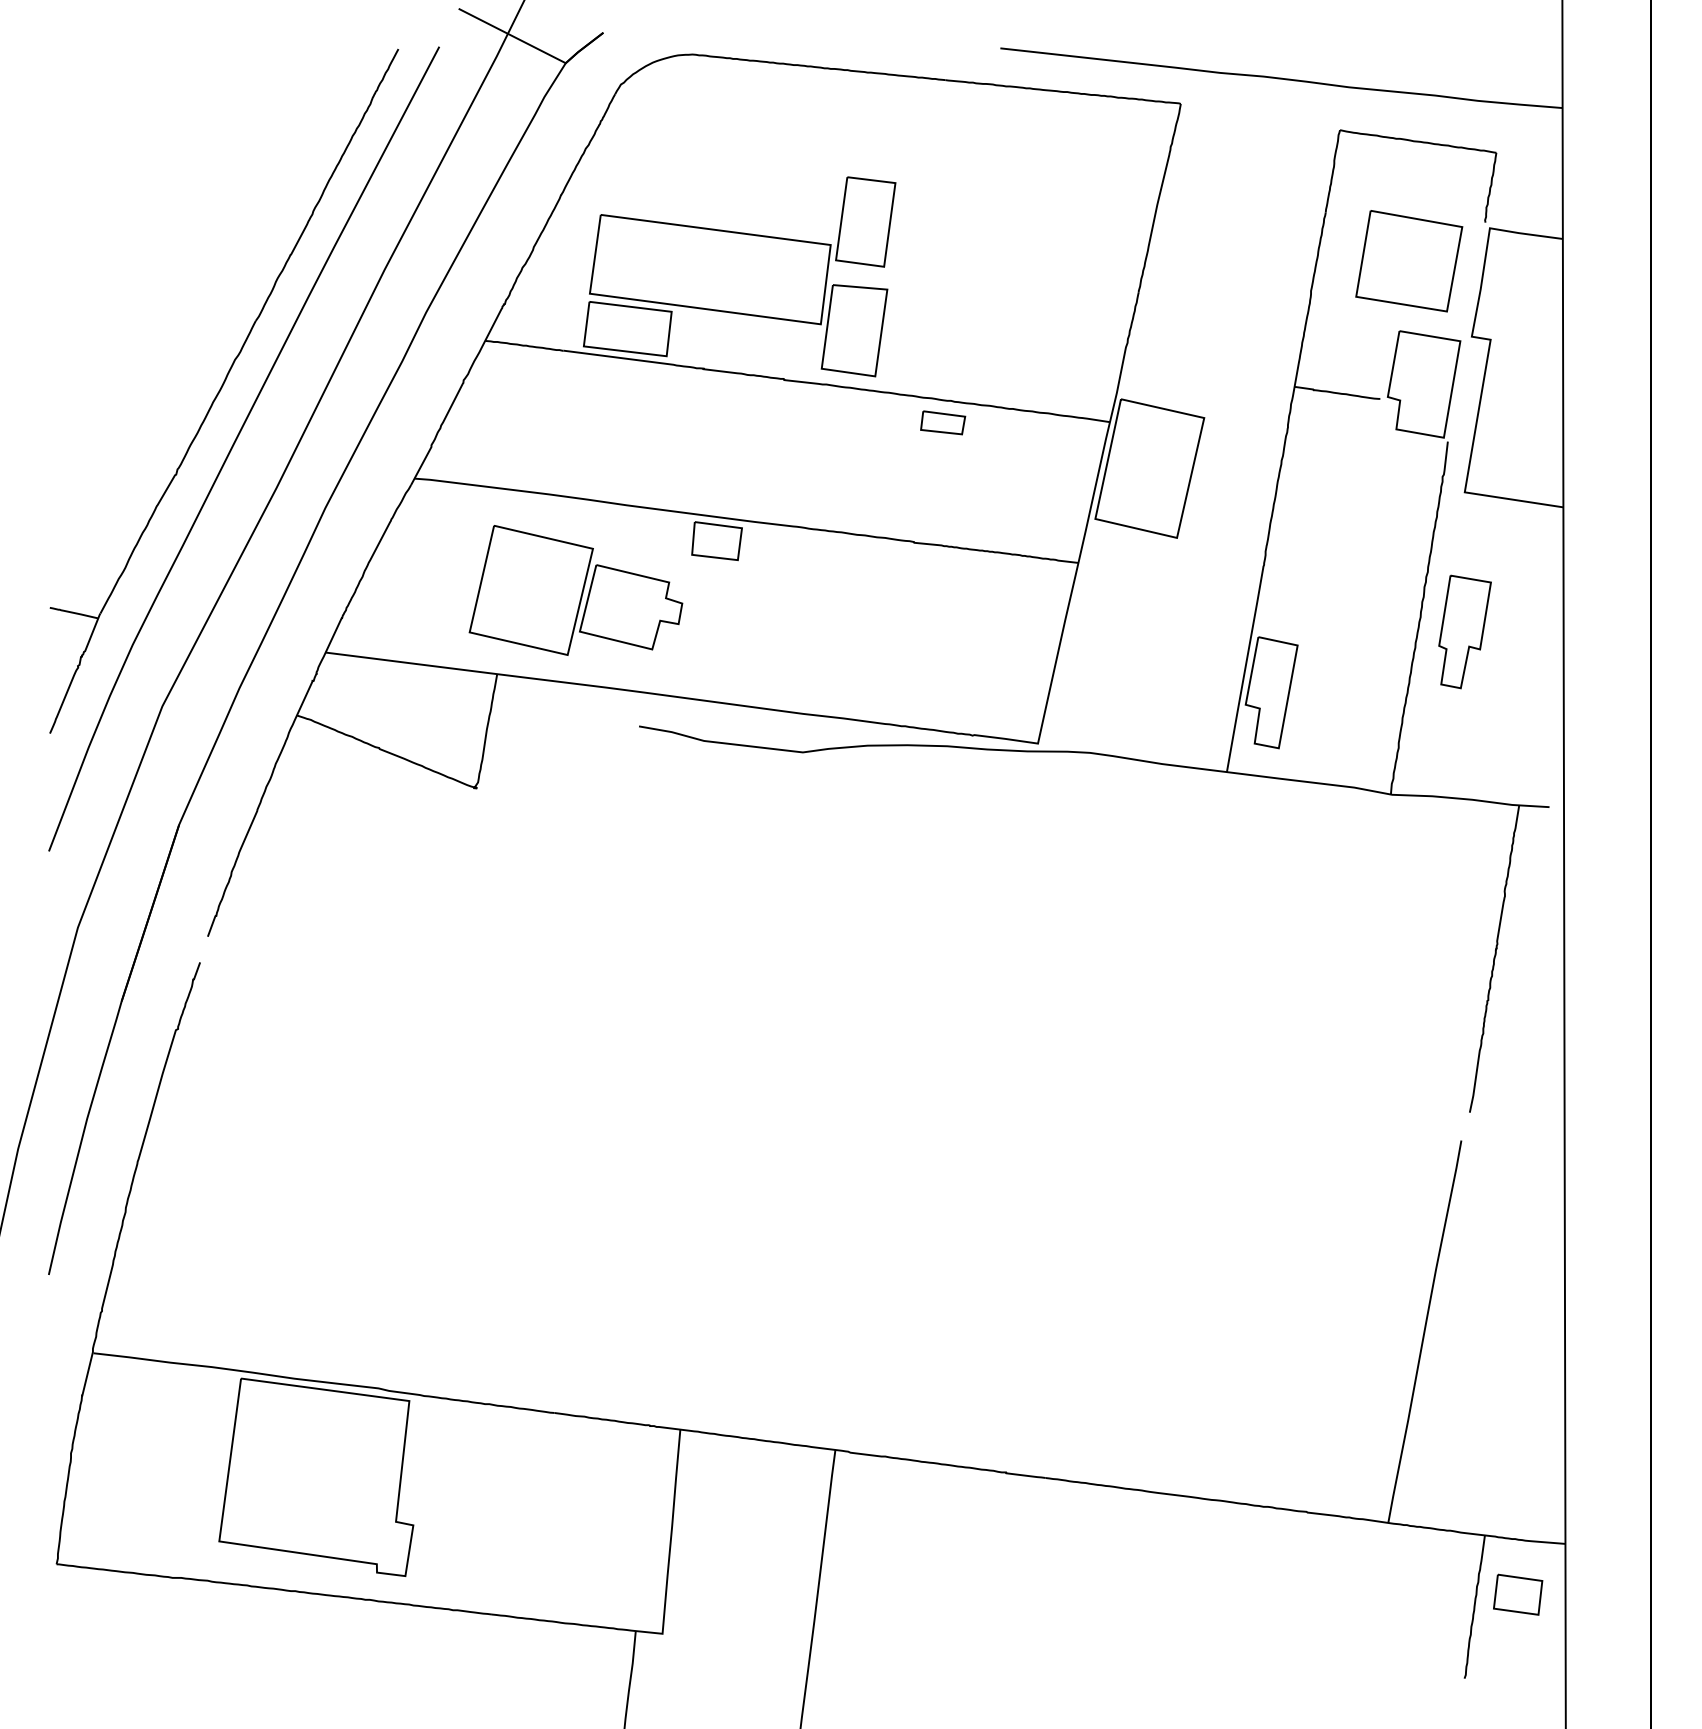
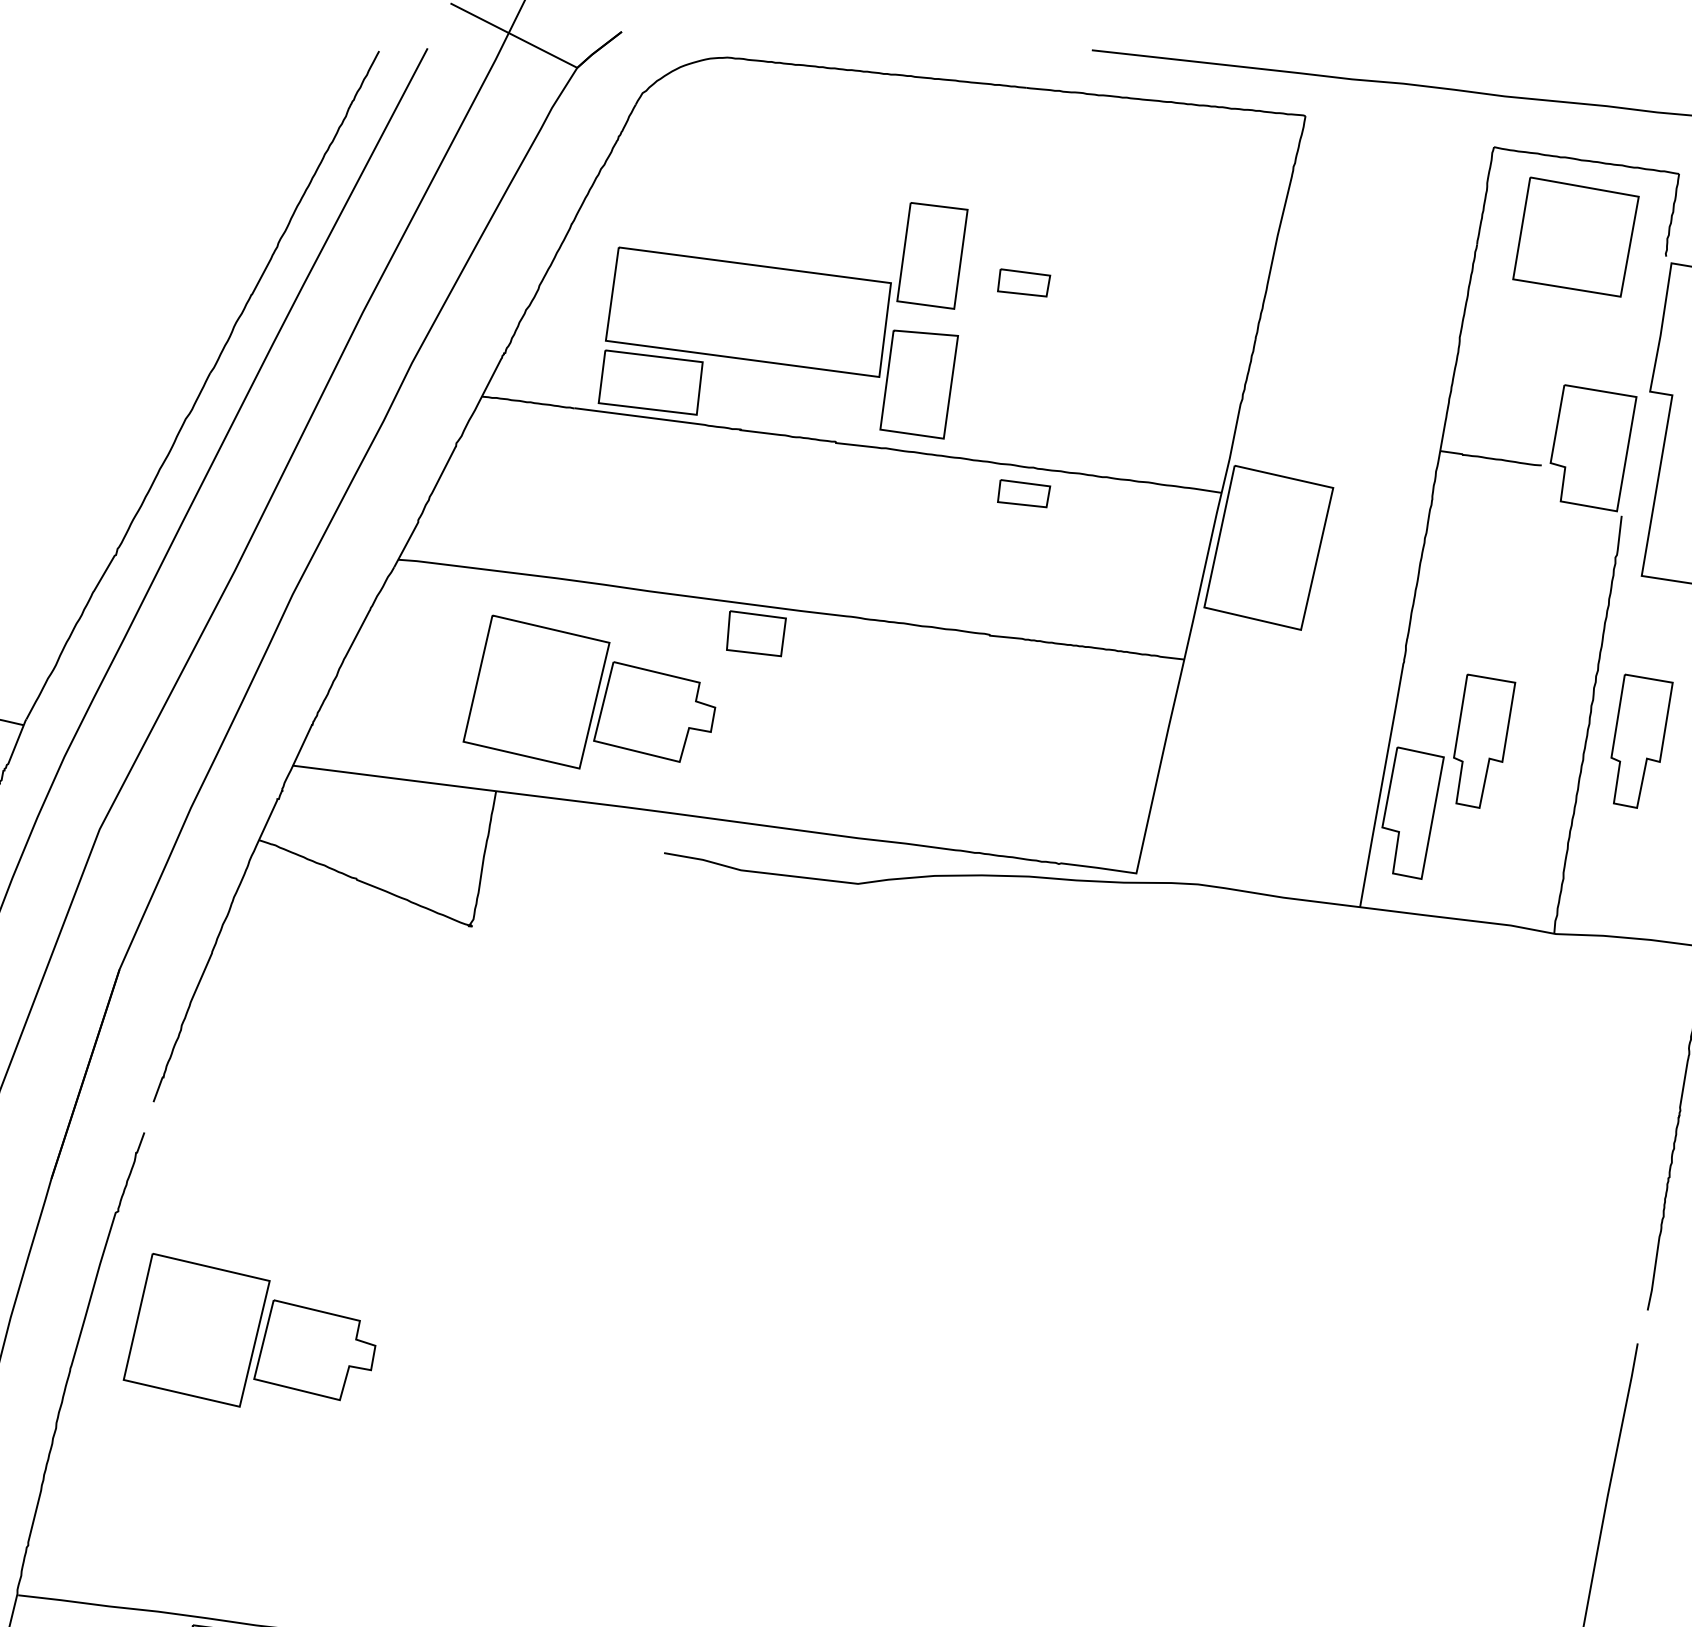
part: (943, 244) -> (1024, 282), added
part: (1409, 261) -> (1576, 237), moved
part: (1331, 631) -> (1483, 740), added
part: (288, 1129) -> (249, 1330), added

